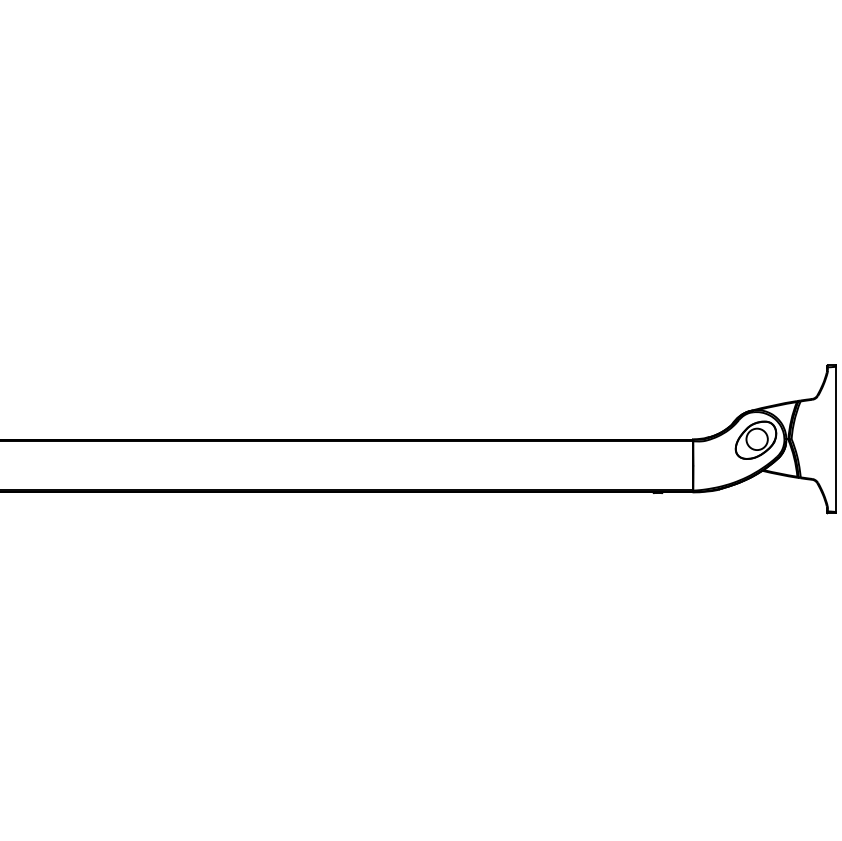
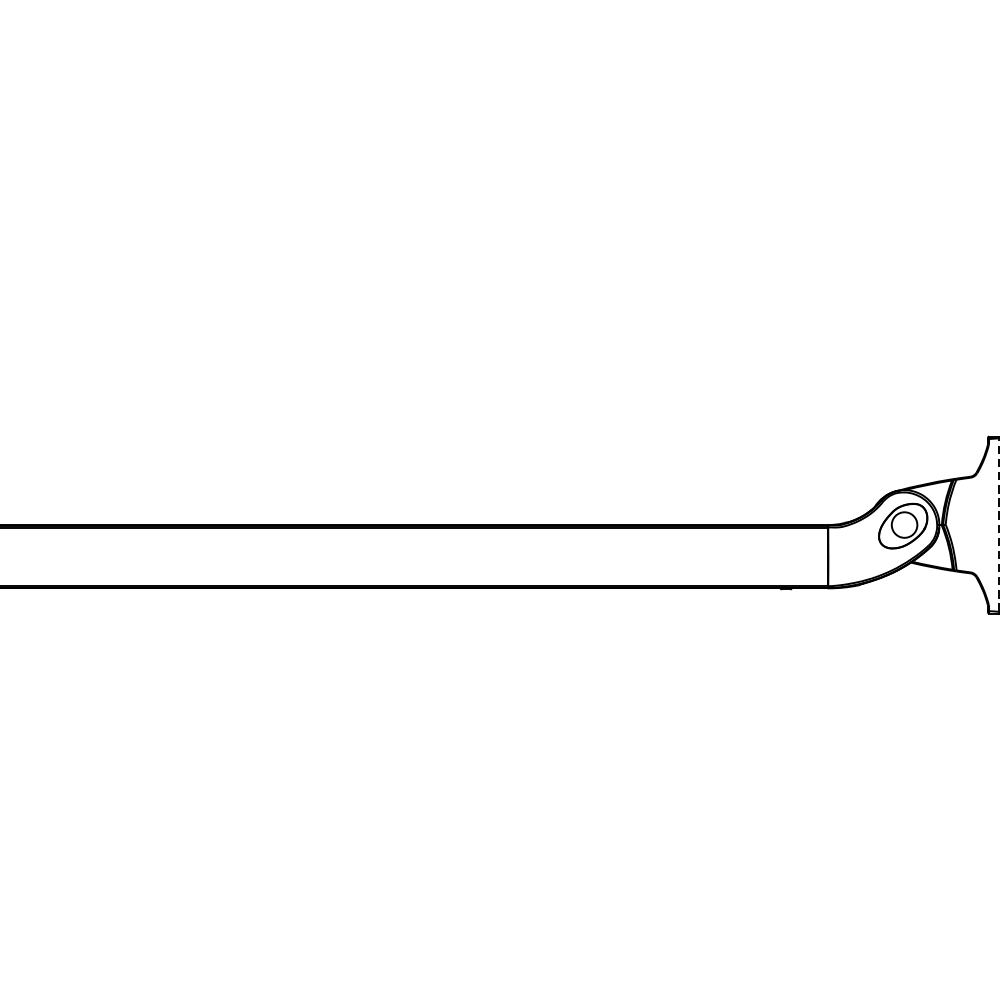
line: (835, 439) -> (998, 525), solid -> dashed

